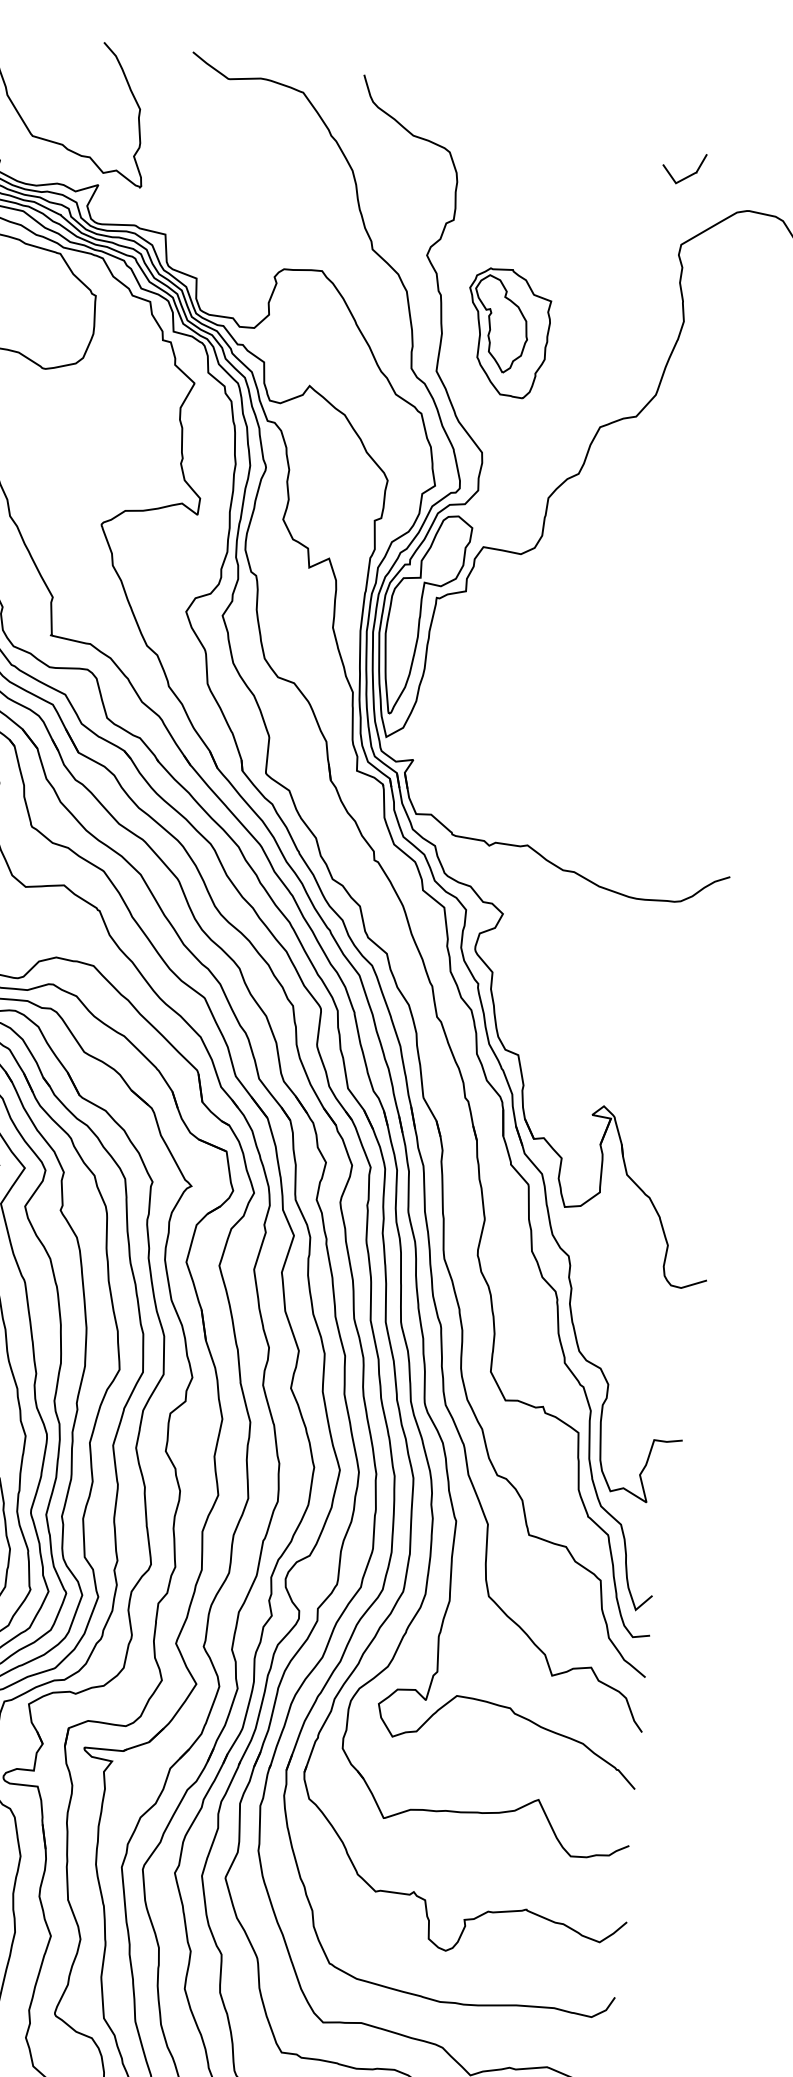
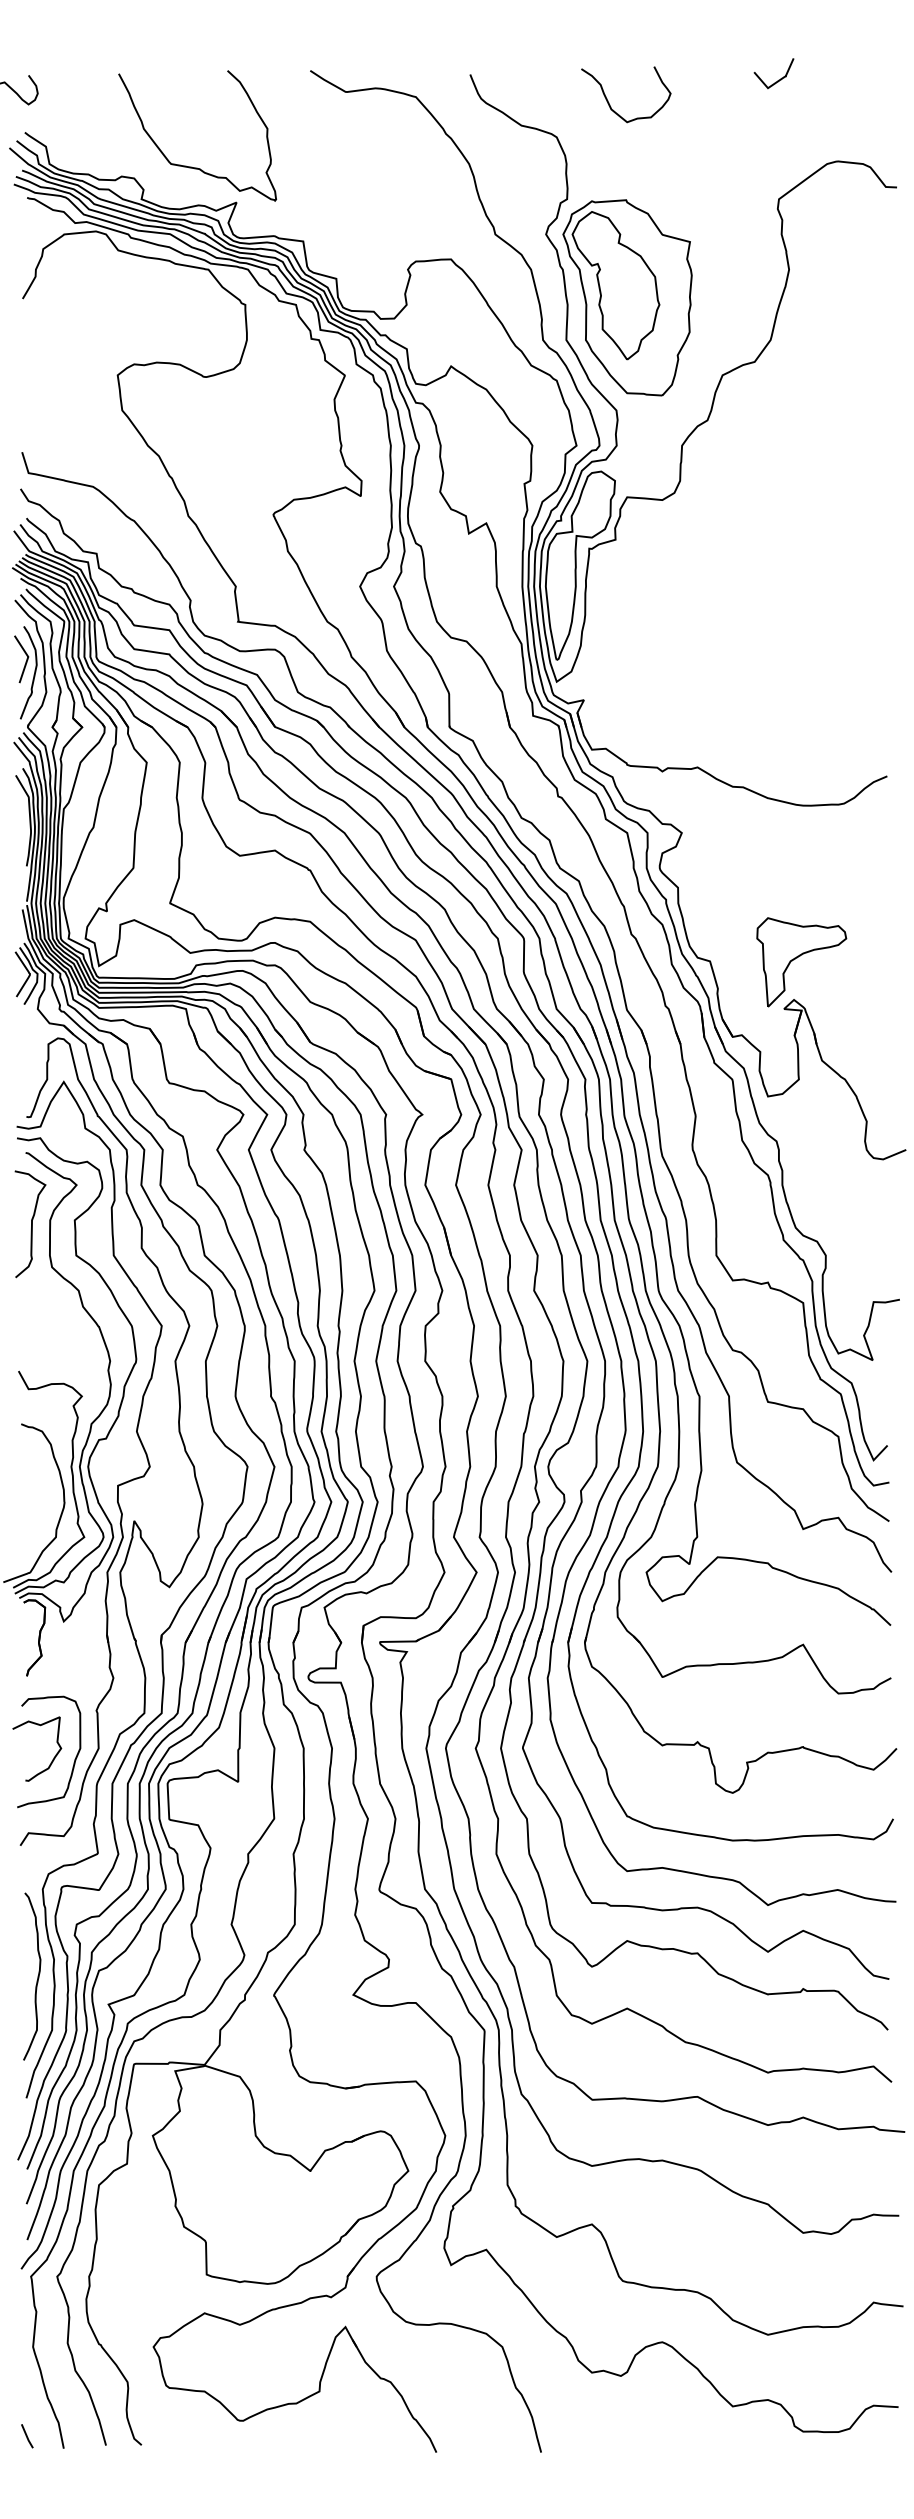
curve: (510, 121) -> (609, 102), added
curve: (688, 175) -> (778, 79), moved
part: (507, 332) -> (627, 297), size x1.67
part: (616, 1067) -> (801, 962), added

